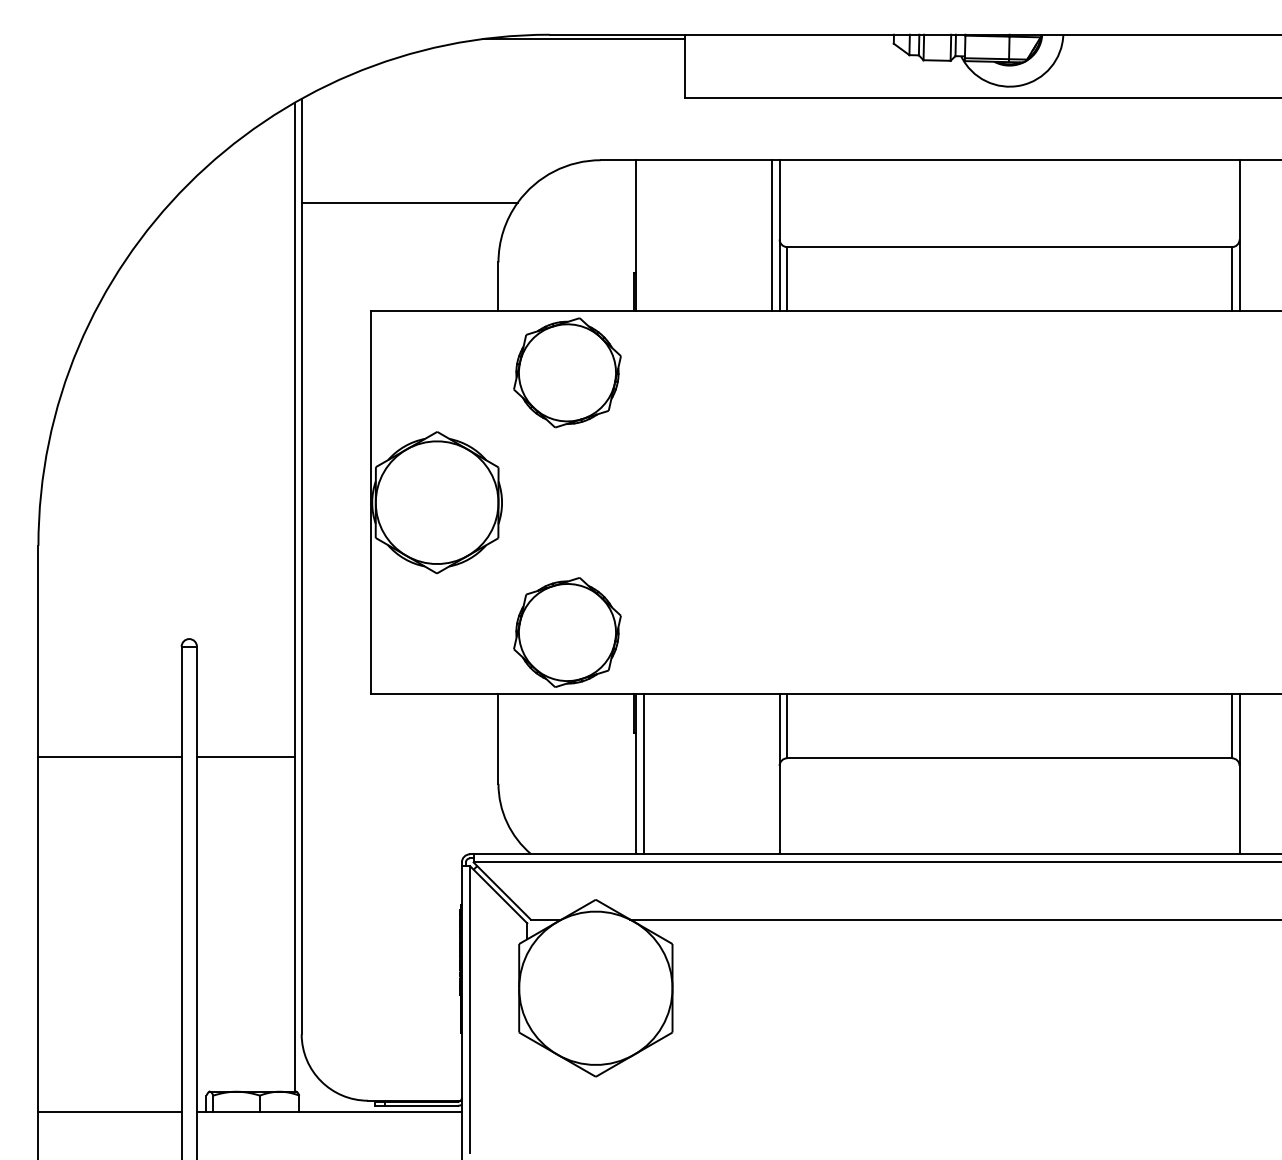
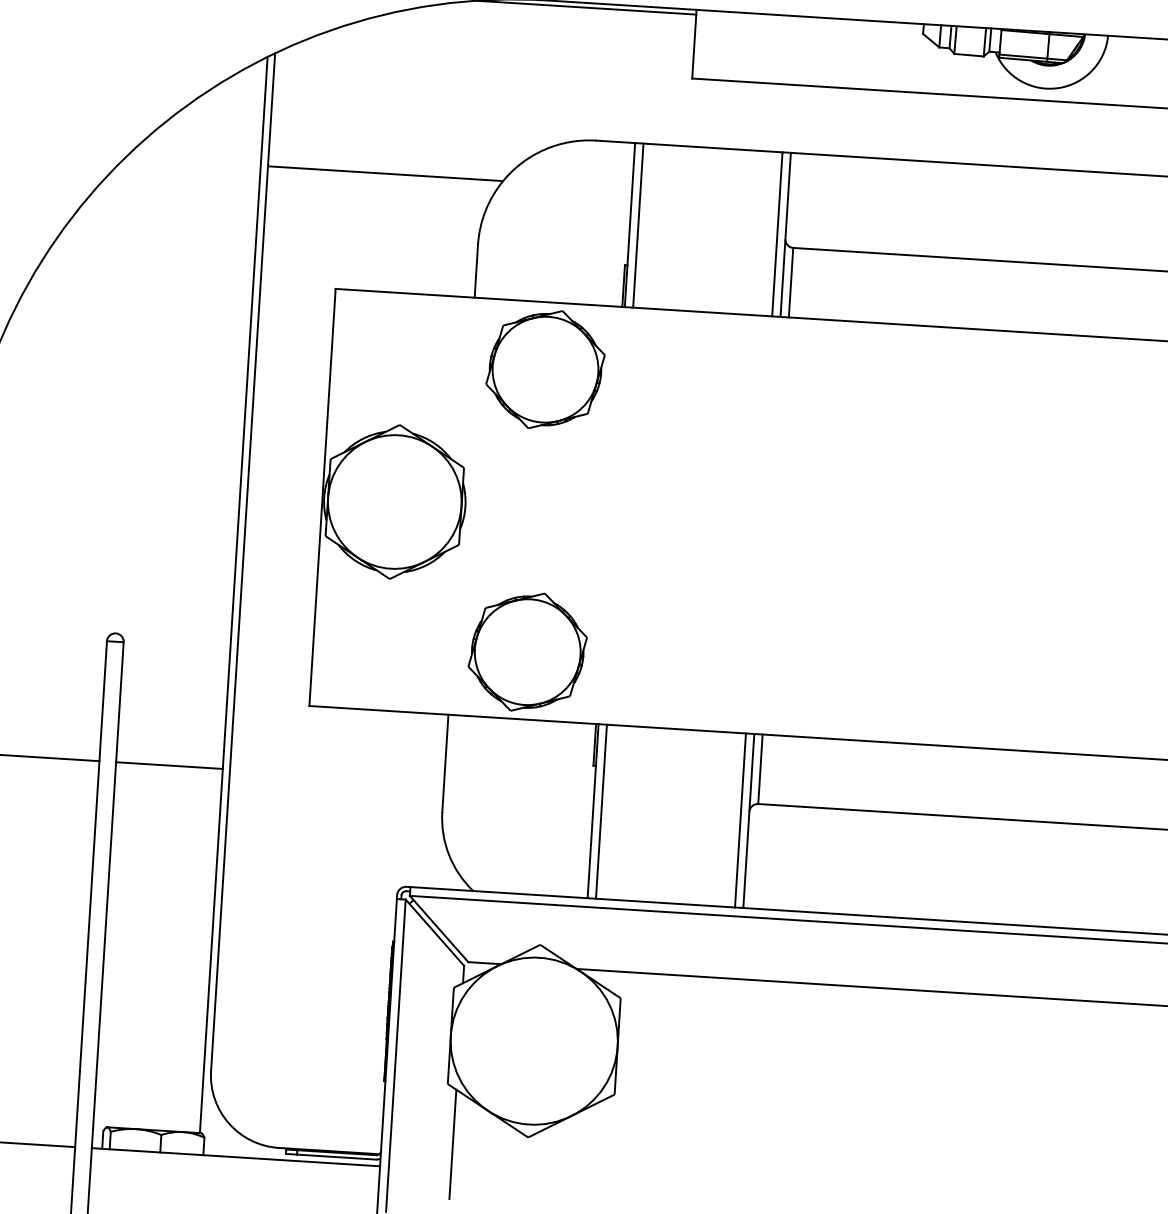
line: (644, 235) -> (638, 225), added
line: (771, 774) -> (739, 820), added
line: (527, 1087) -> (453, 1144), added

